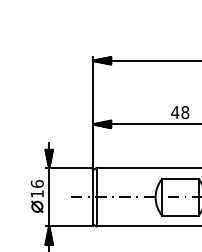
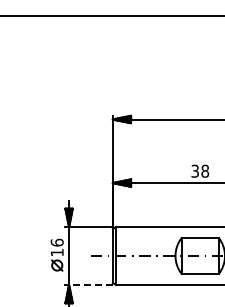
text: (175, 111) -> (195, 170), 48 -> 38
line: (70, 226) -> (90, 285), solid -> dashed

